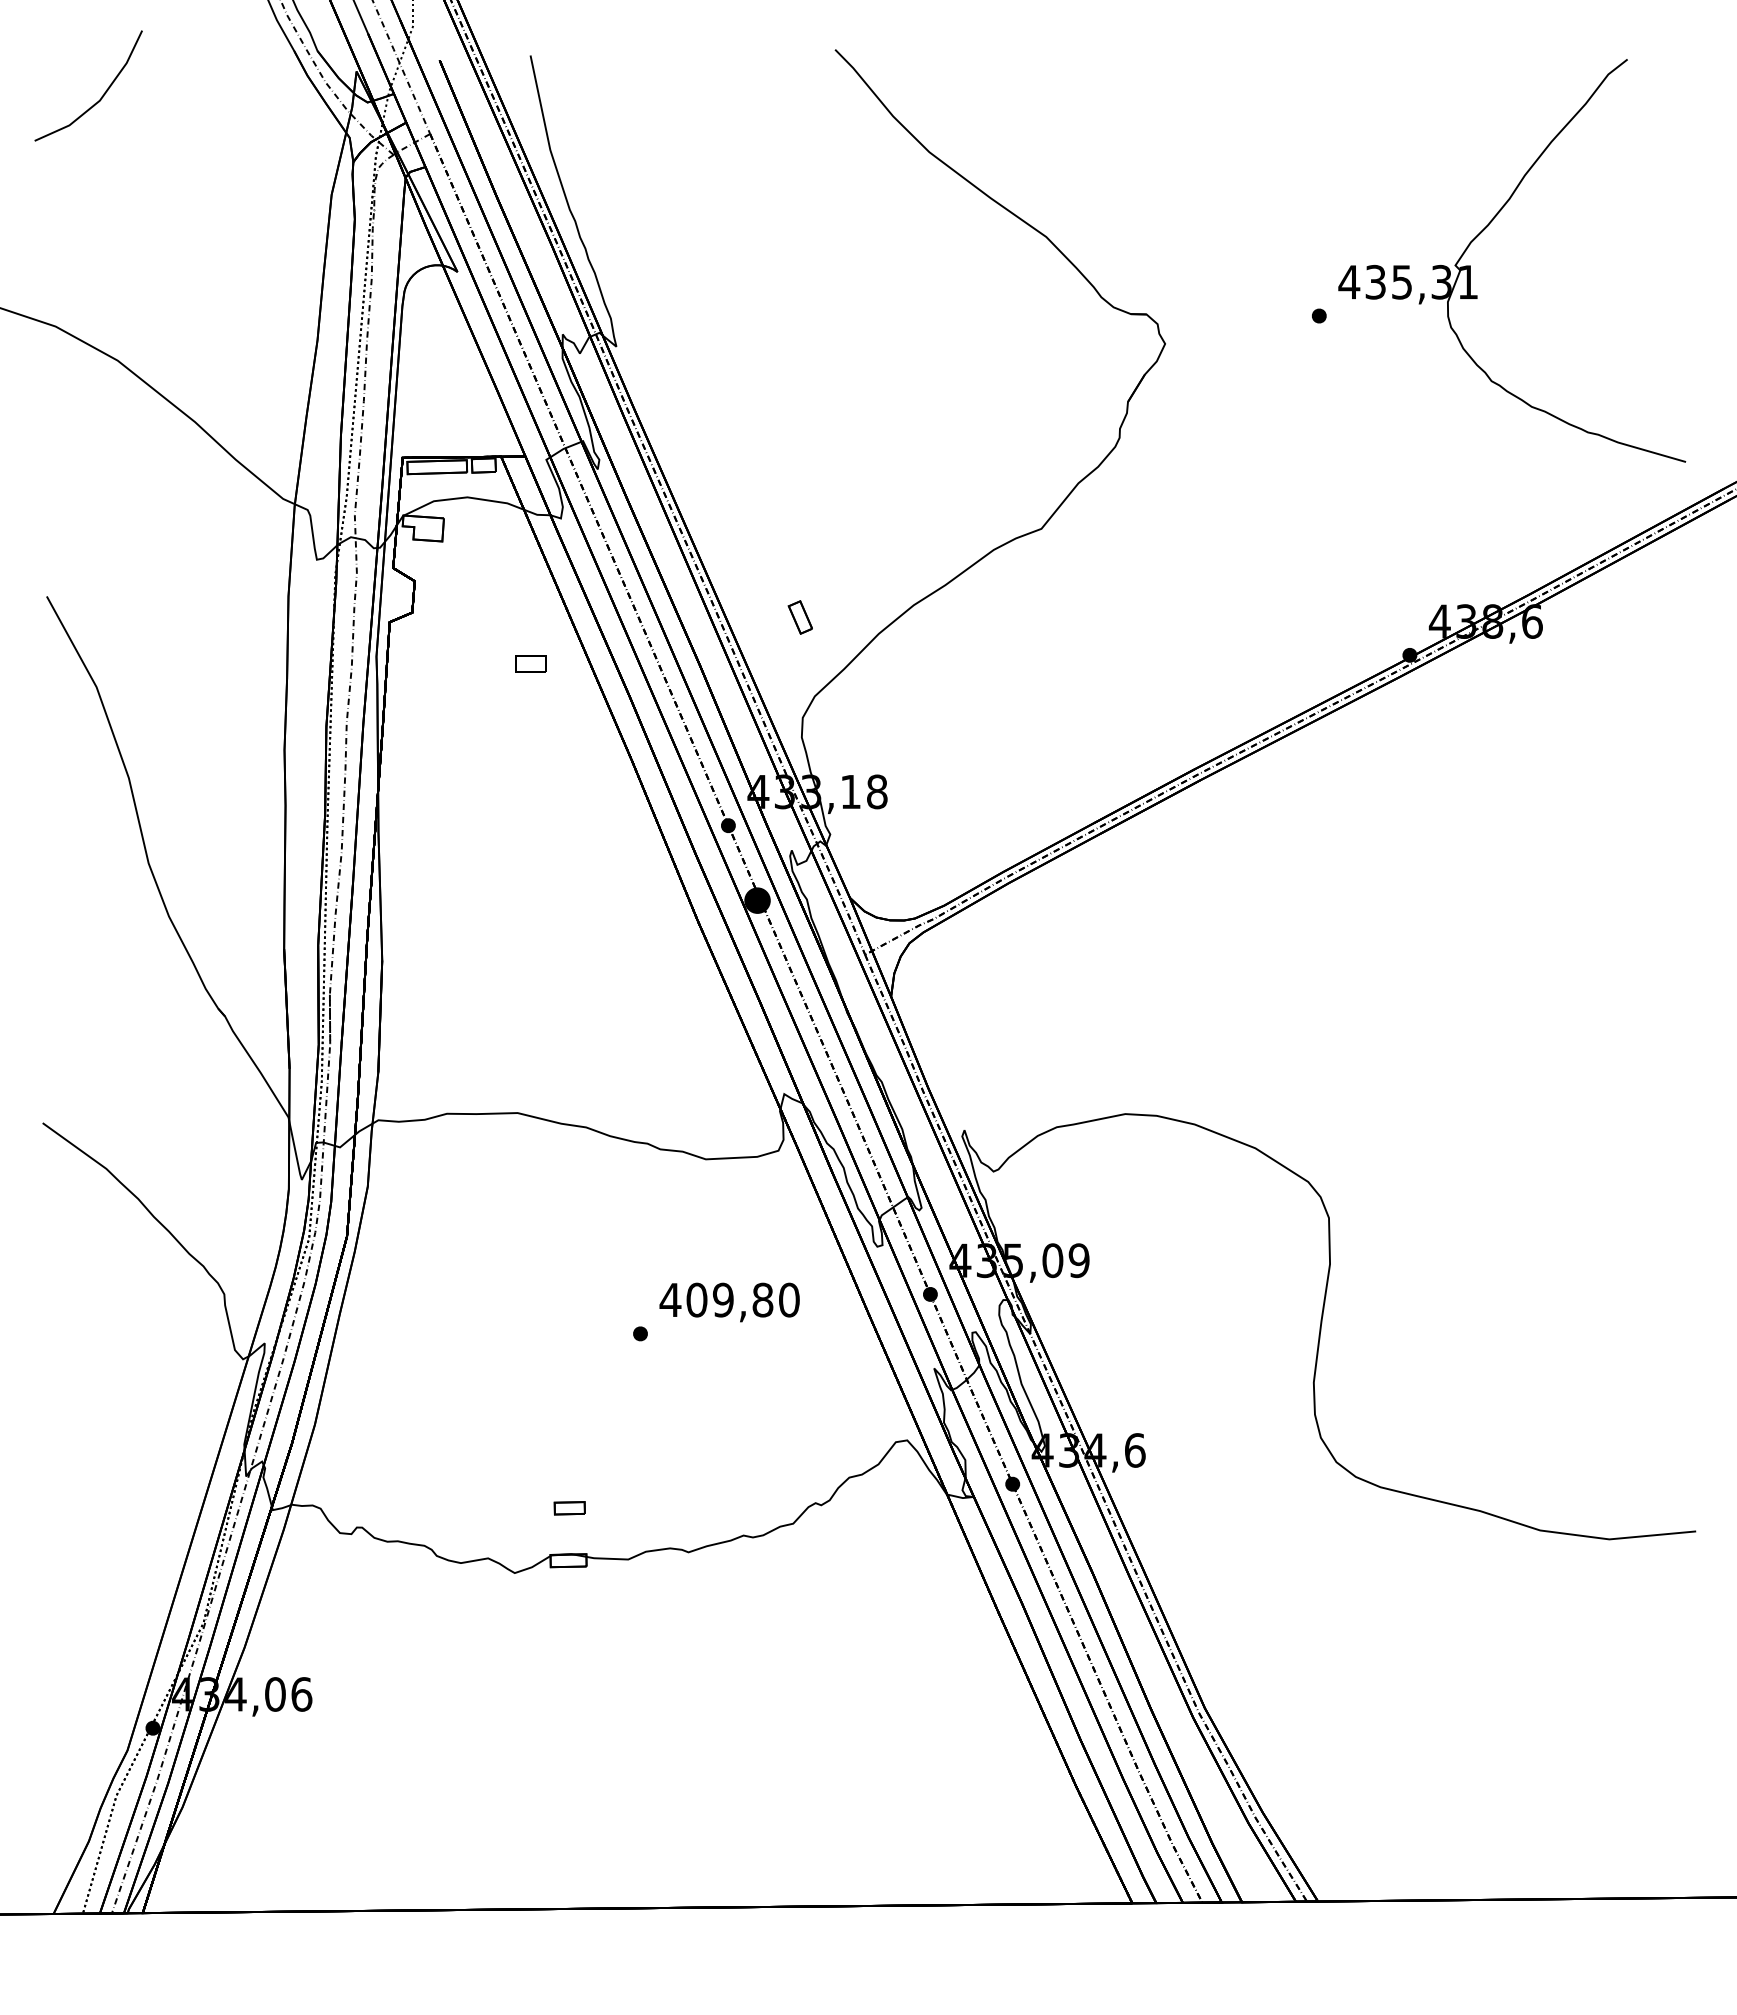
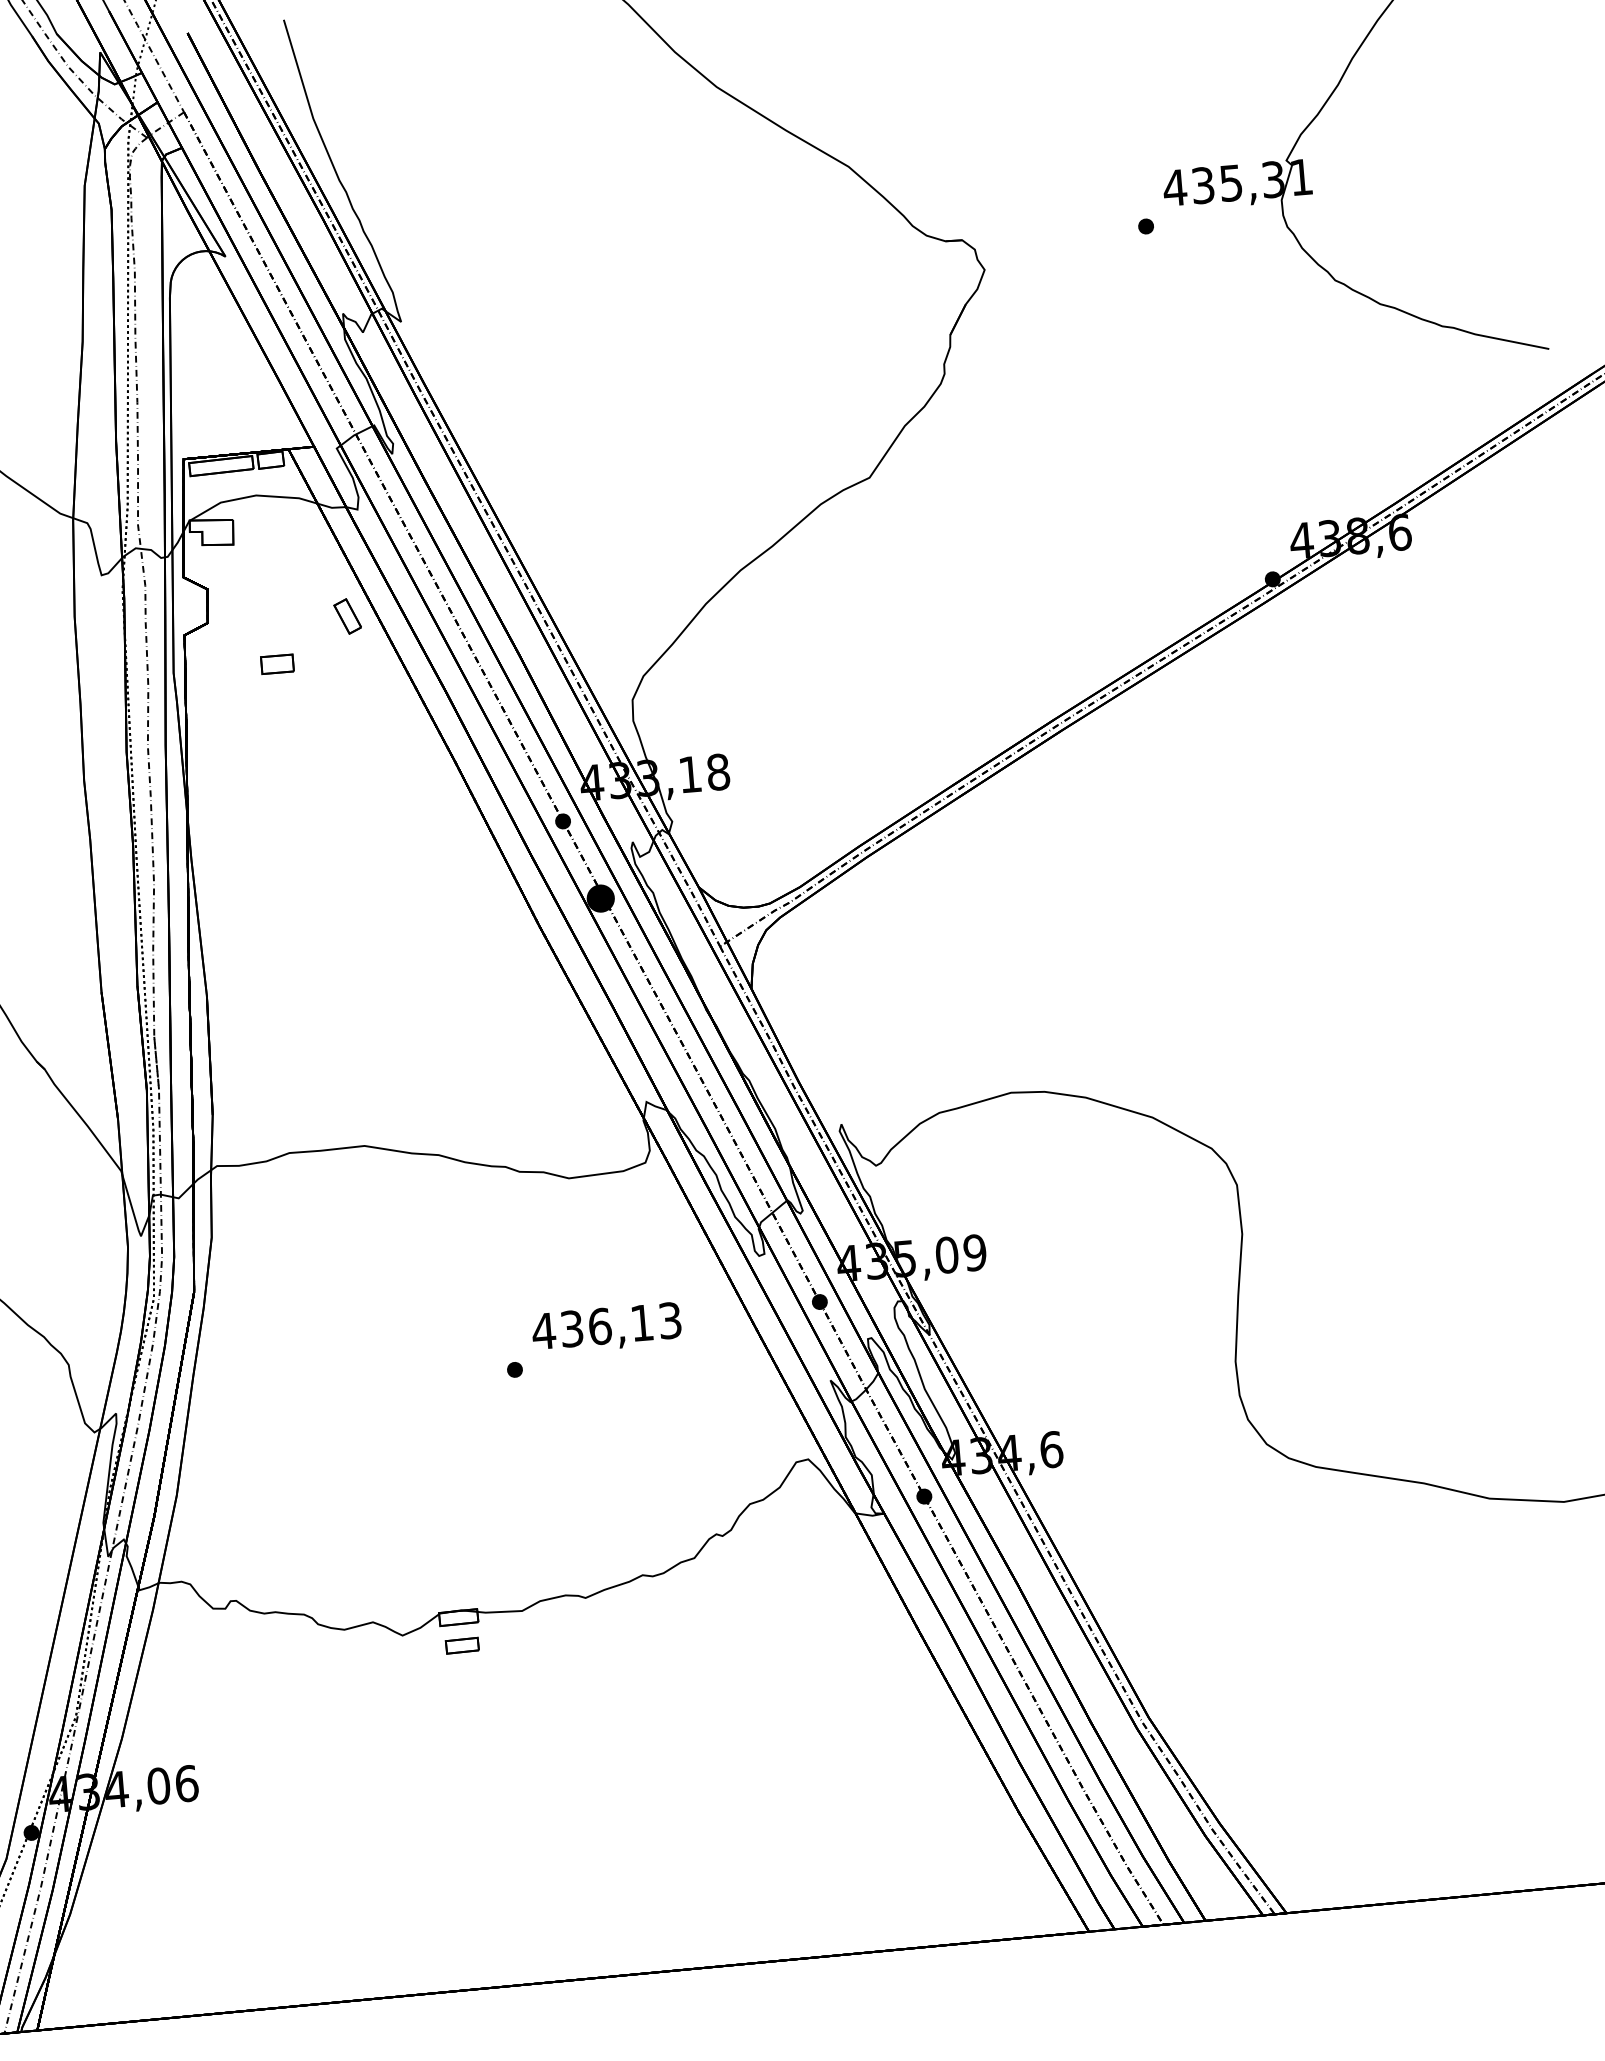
part: (799, 617) -> (346, 616), moved
part: (530, 663) -> (276, 664), moved
text: (742, 1299) -> (620, 1324), 409,80 -> 436,13
part: (569, 1508) -> (462, 1646), moved

